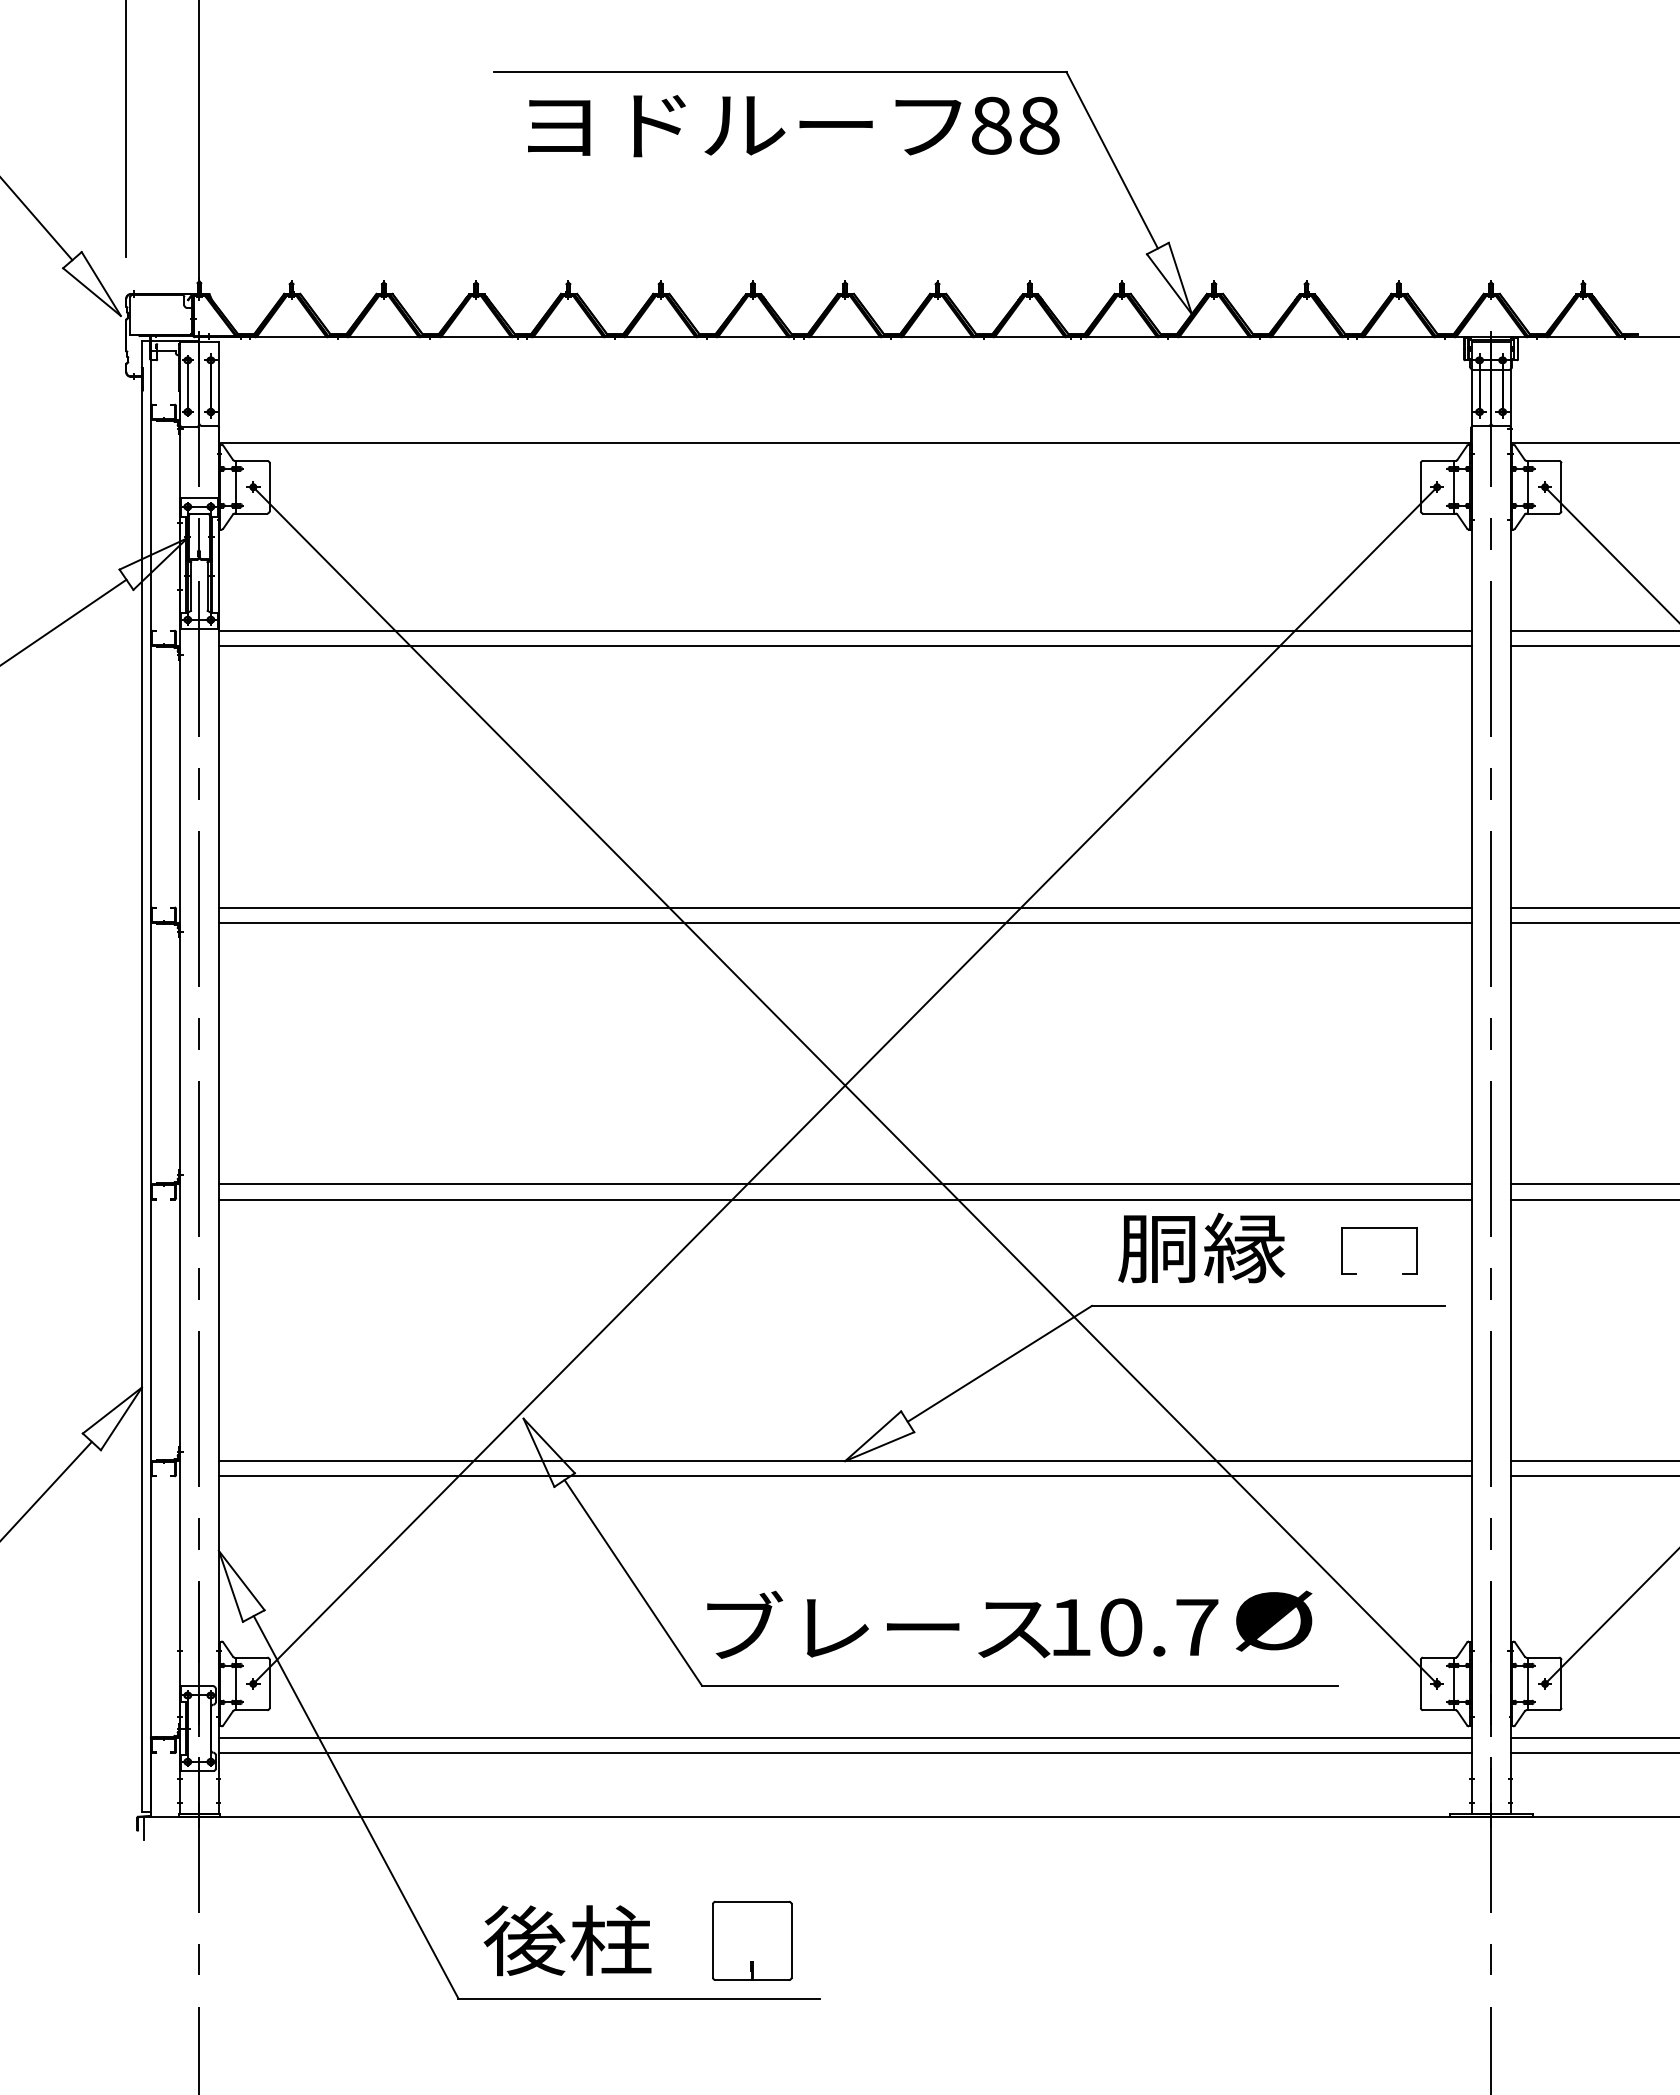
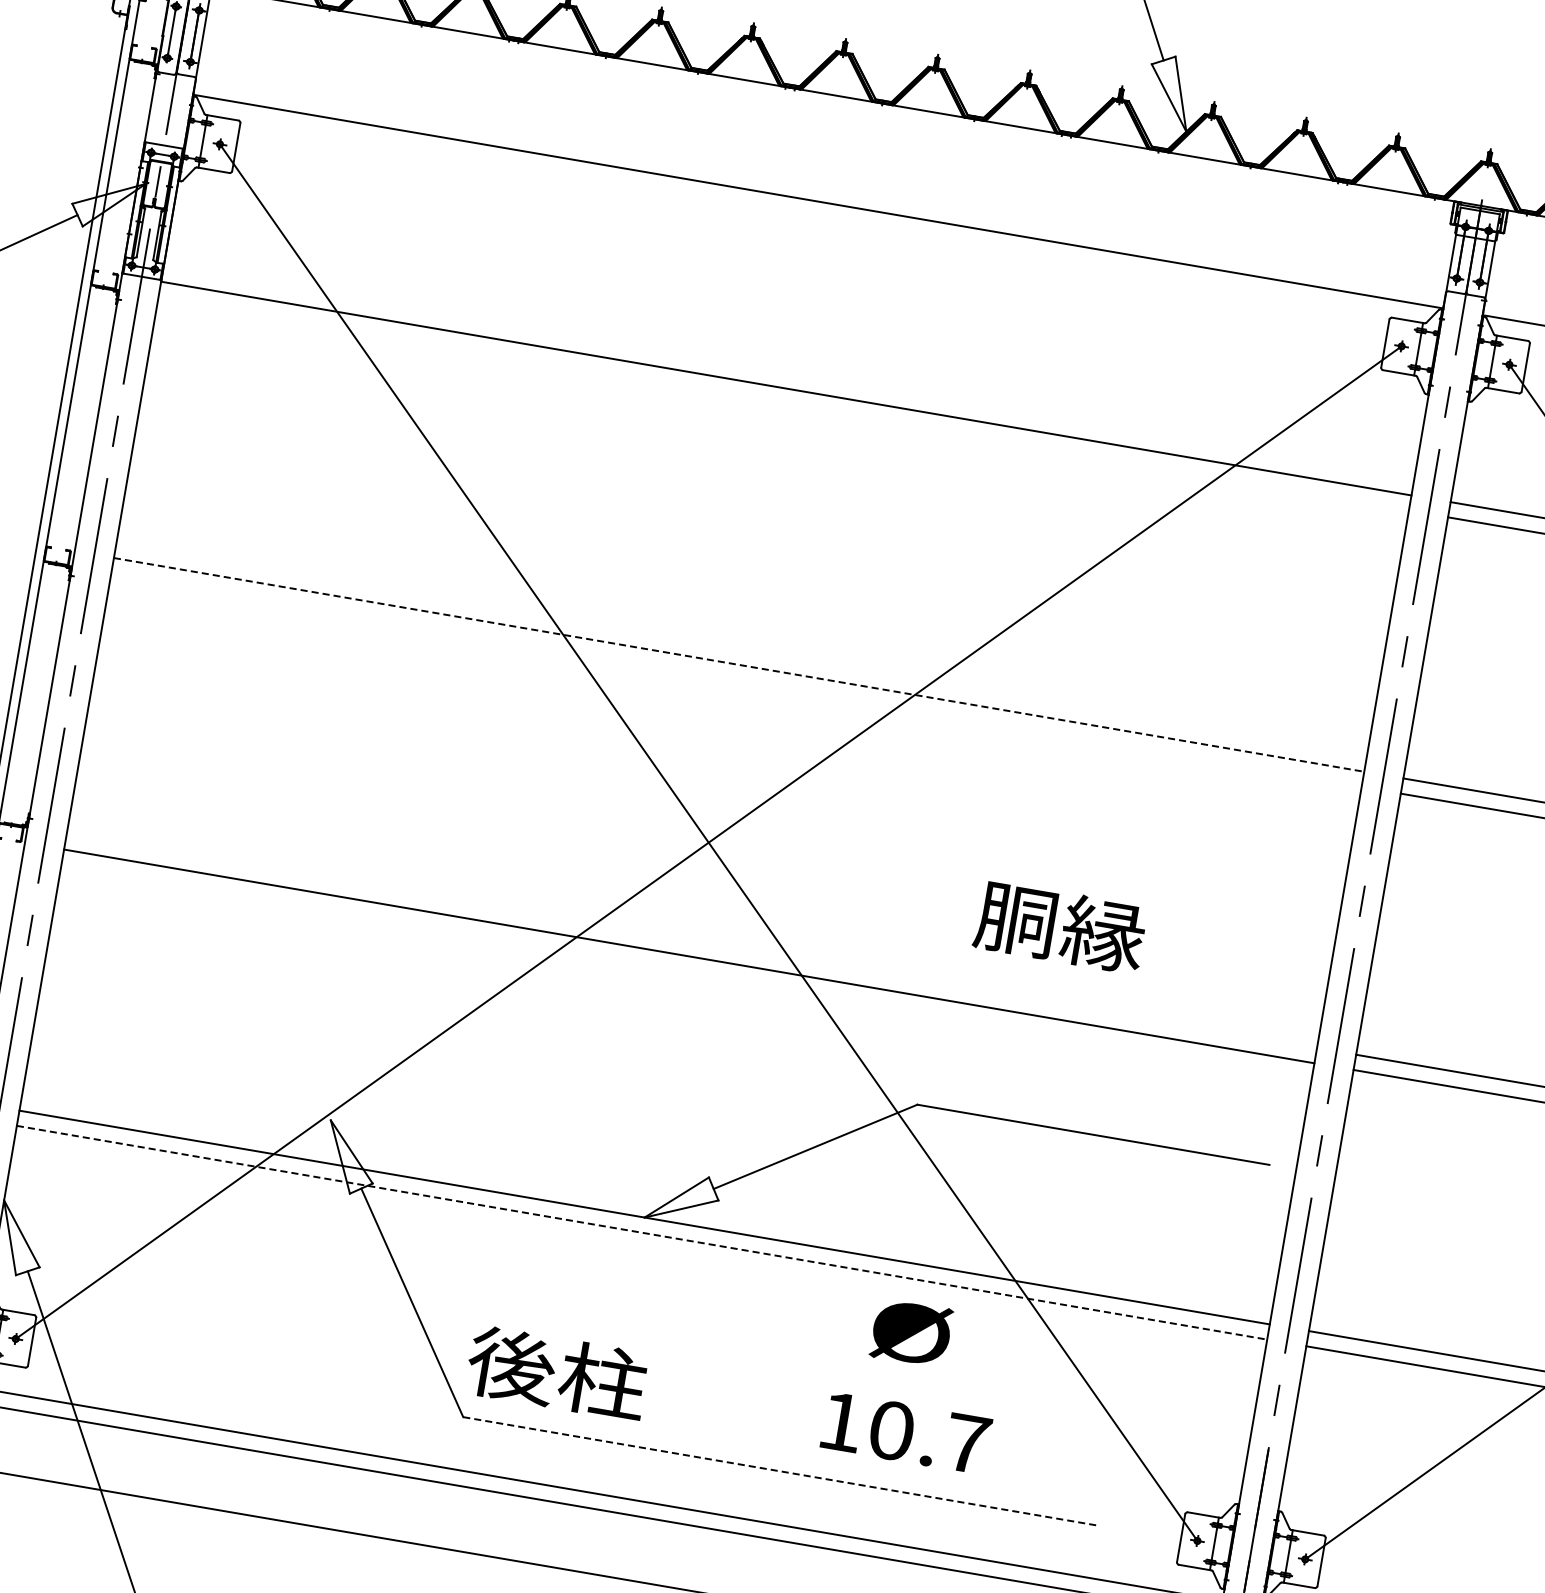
line: (844, 645) -> (783, 403), removed
line: (845, 907) -> (739, 664), solid -> dashed
line: (844, 922) -> (735, 679), removed
line: (844, 1184) -> (691, 941), removed
part: (1379, 1228) -> (1217, 1076), removed
text: (1201, 1247) -> (1060, 926), moved
line: (845, 1476) -> (642, 1232), solid -> dashed
text: (1274, 1620) -> (911, 1332), moved
text: (873, 1626) -> (644, 1387), ブレース -> 後柱
line: (1020, 1685) -> (781, 1471), solid -> dashed

